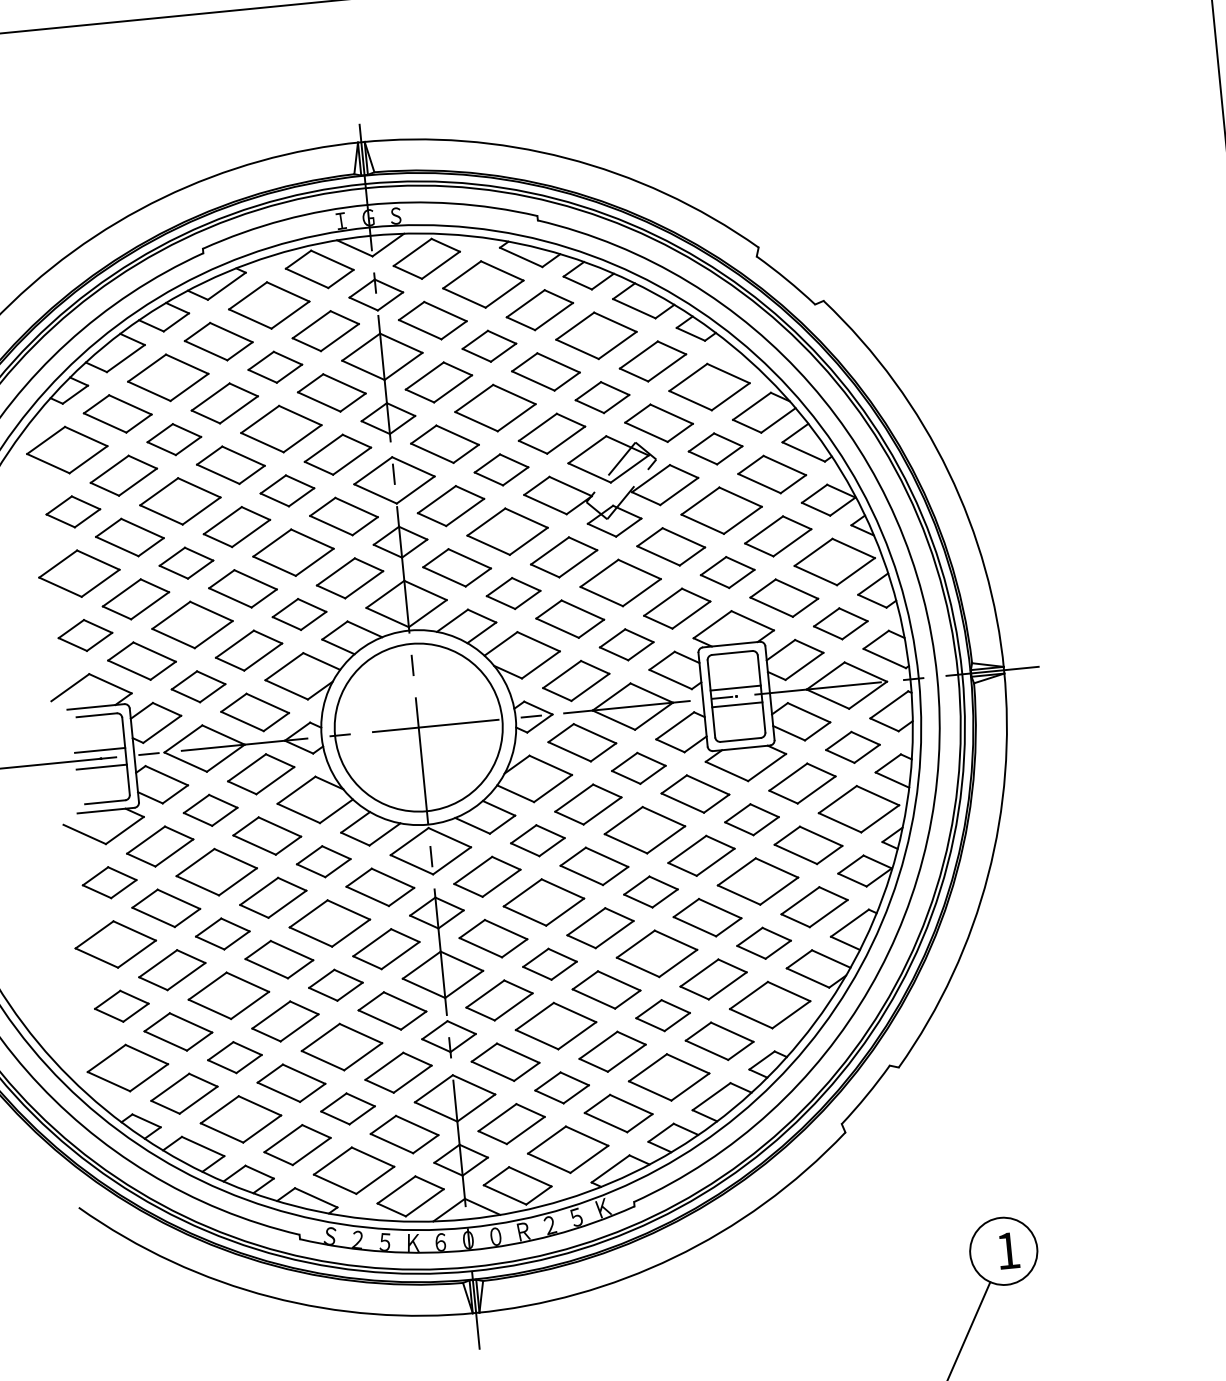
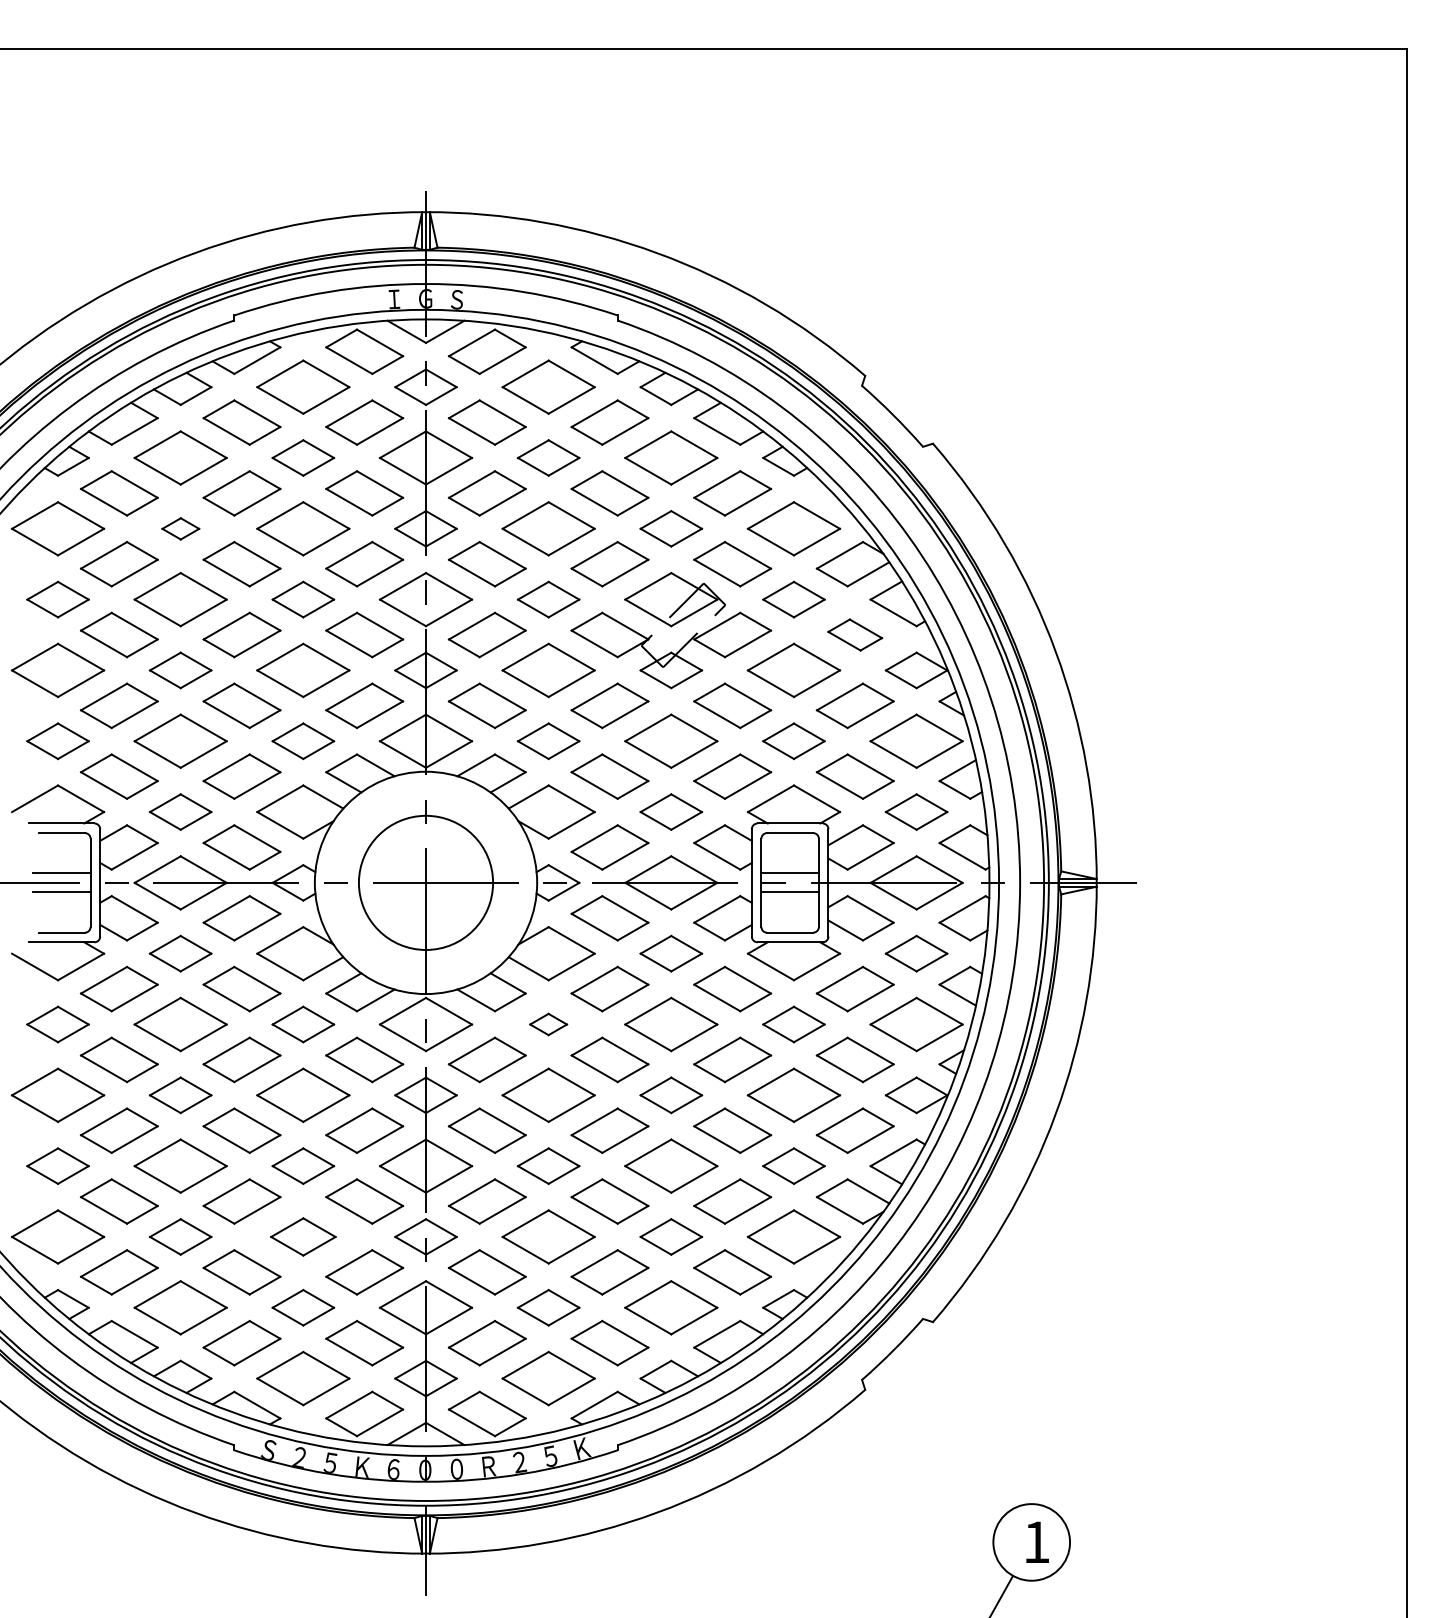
part: (174, 439) -> (180, 528), size x0.6
part: (771, 474) -> (854, 634), size x0.7
circle: (418, 727) -> (425, 882), size x0.7
part: (537, 840) -> (548, 1024), size x0.6
part: (342, 1046) -> (303, 1236), size x0.7

